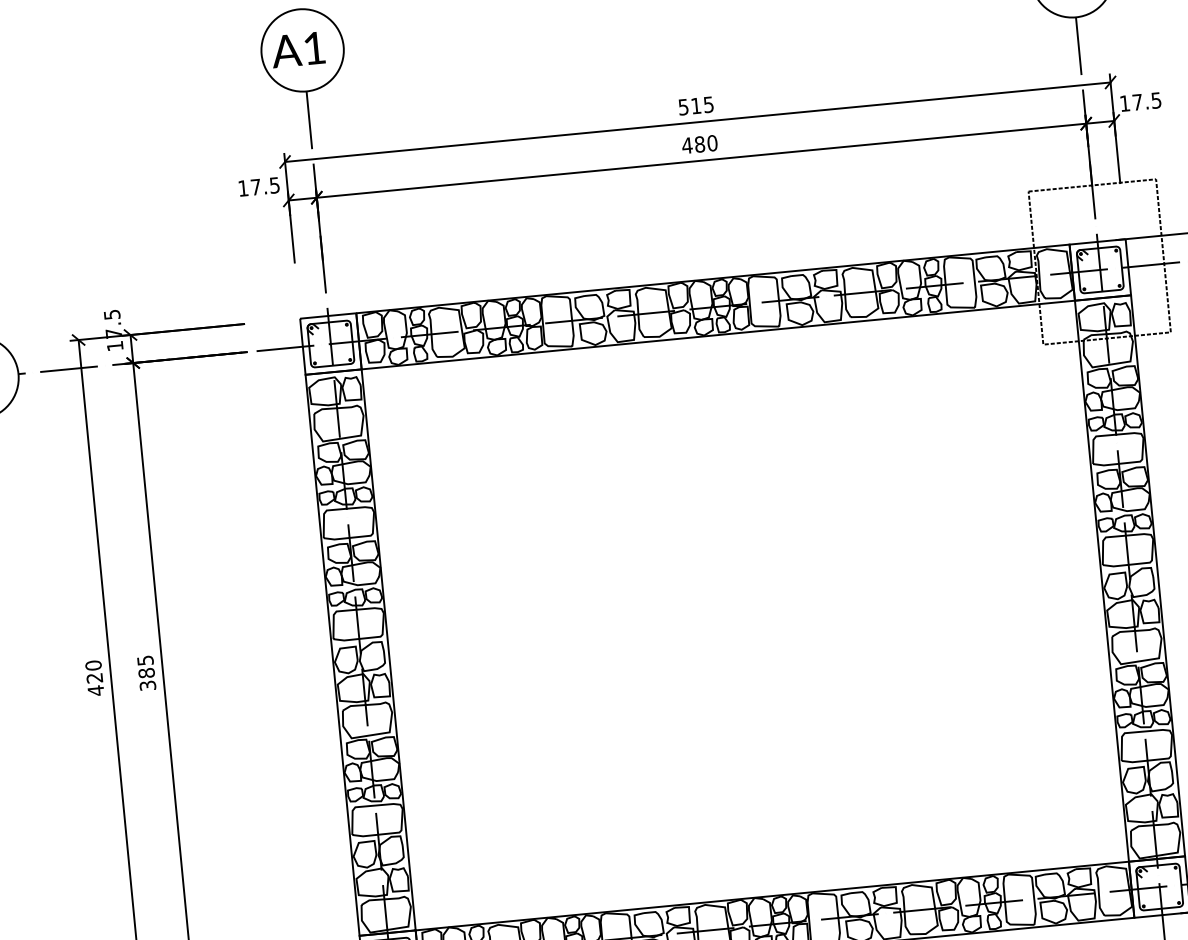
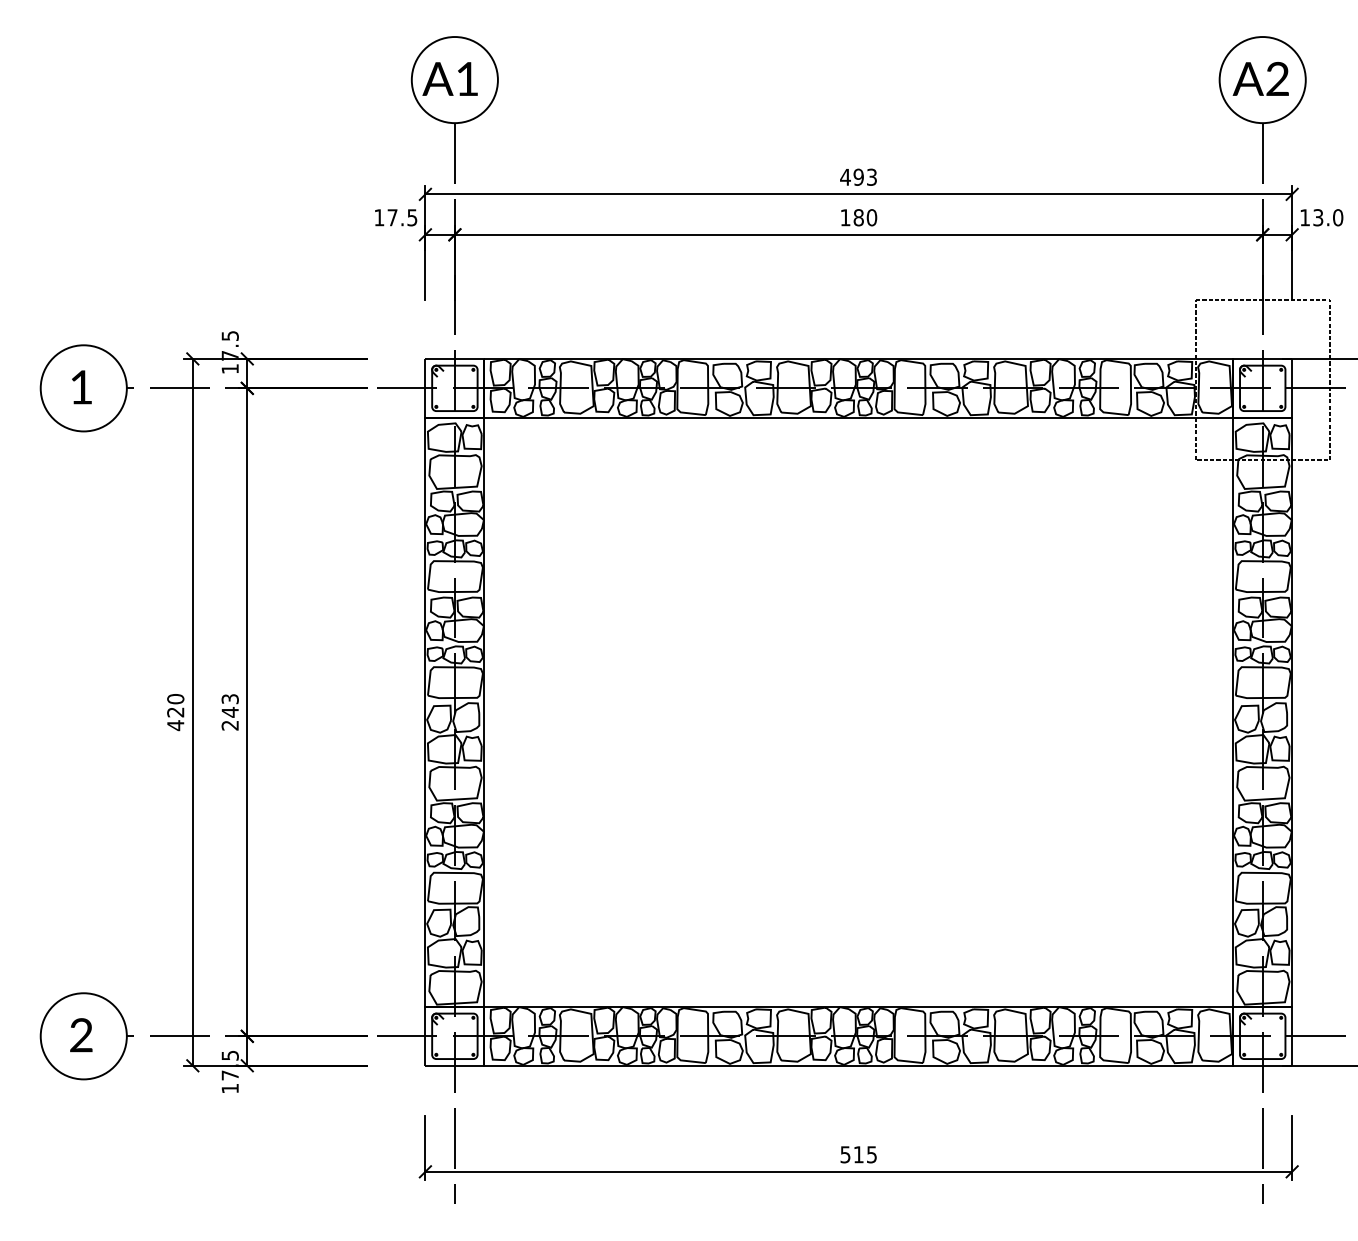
text: (1147, 101) -> (1328, 217), 17.5 -> 13.0
text: (695, 105) -> (858, 176), 515 -> 493
text: (687, 145) -> (845, 217), 480 -> 180
text: (145, 673) -> (229, 712), 385 -> 243

